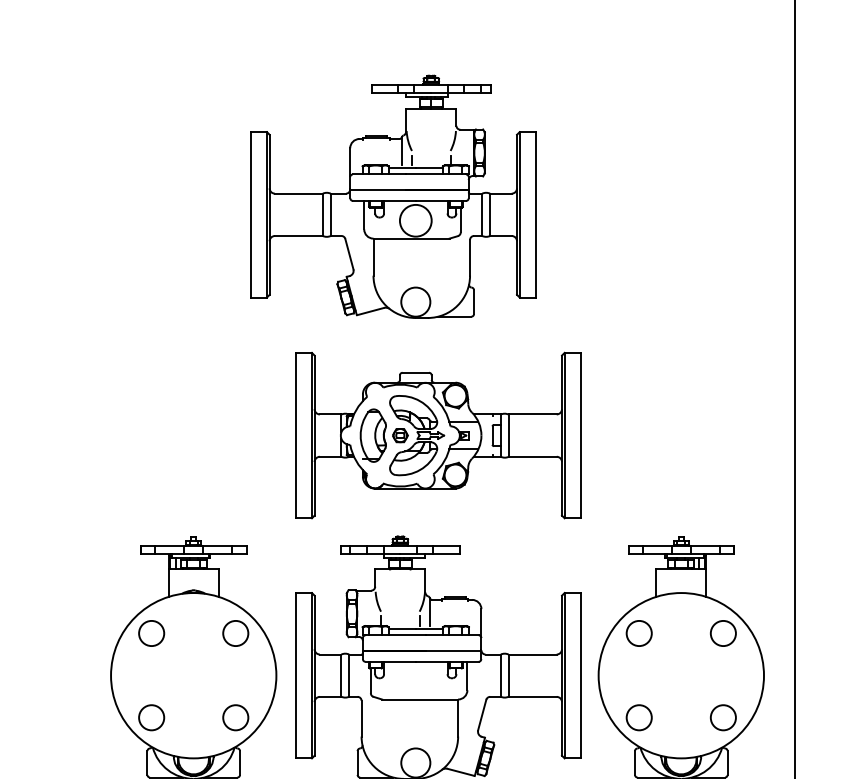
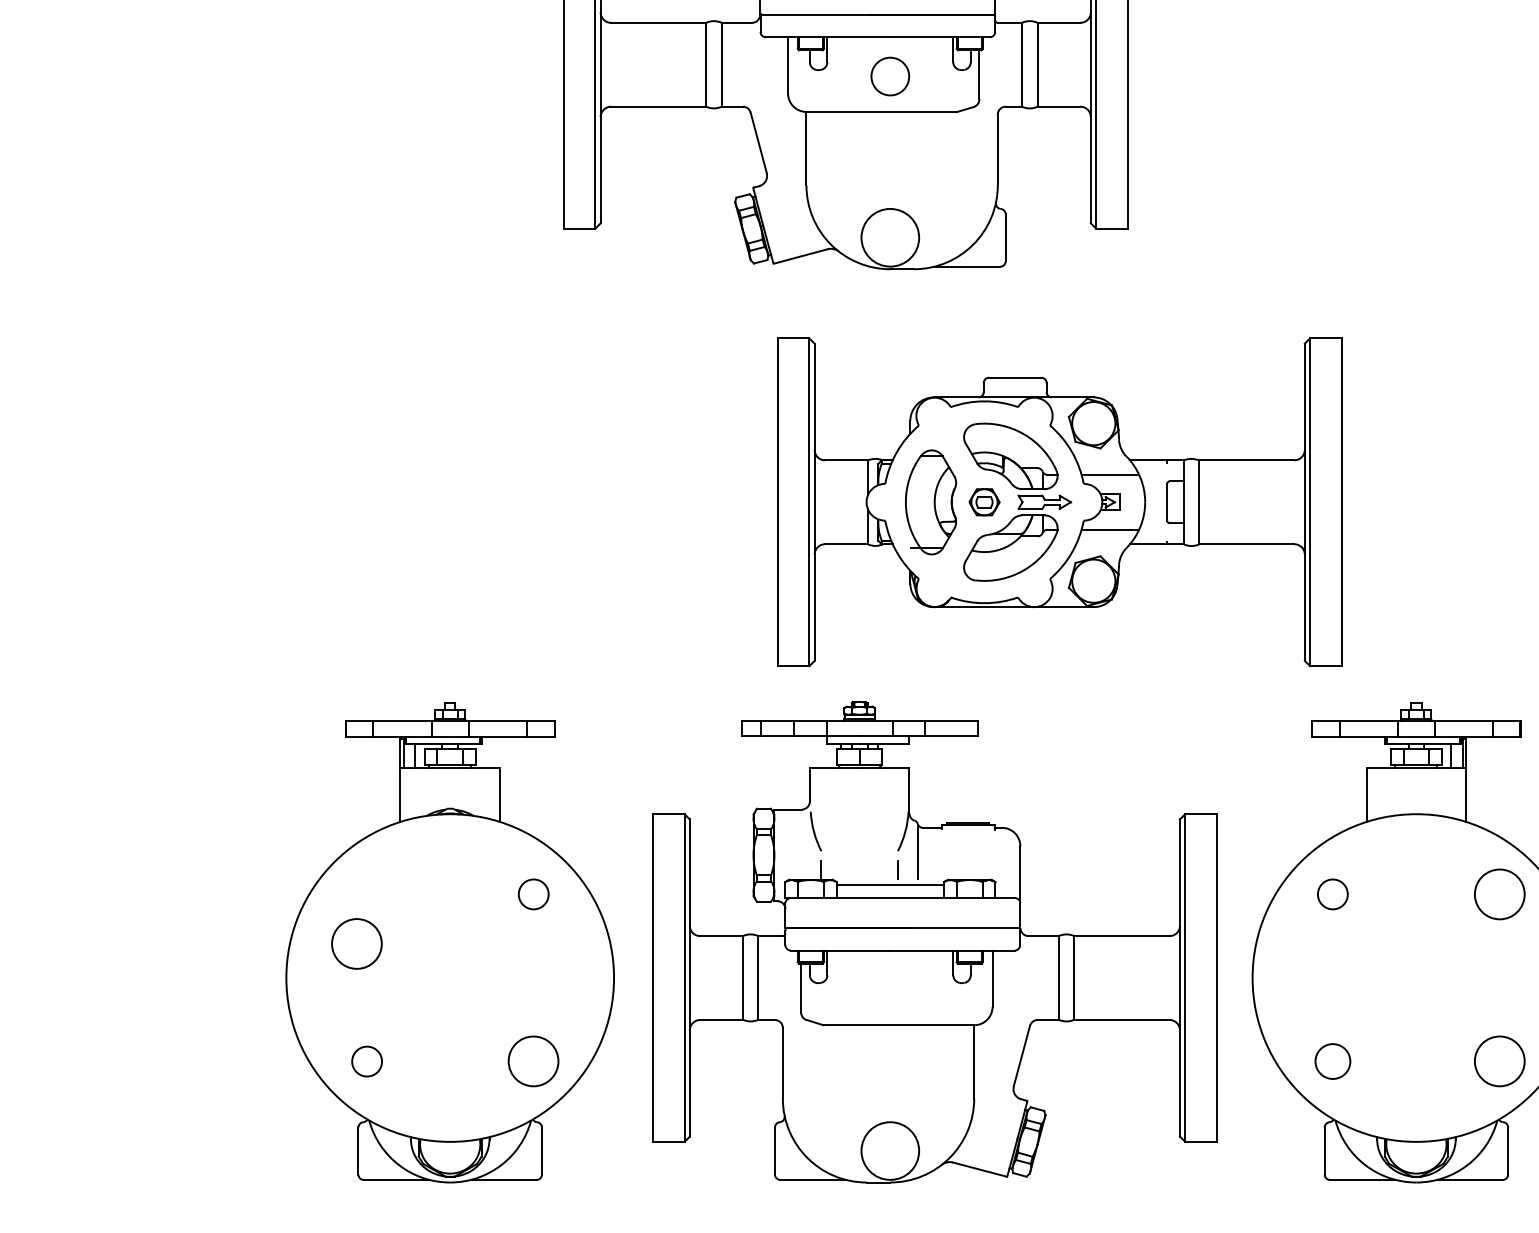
circle: (415, 220) -> (889, 76), size x0.6
part: (438, 435) -> (1060, 502), moved
circle: (151, 633) -> (356, 943), moved
circle: (235, 633) -> (532, 894), size x0.6
circle: (638, 633) -> (1331, 894), size x0.6
circle: (151, 717) -> (366, 1060), size x0.6
circle: (638, 717) -> (1331, 1060), size x0.7

